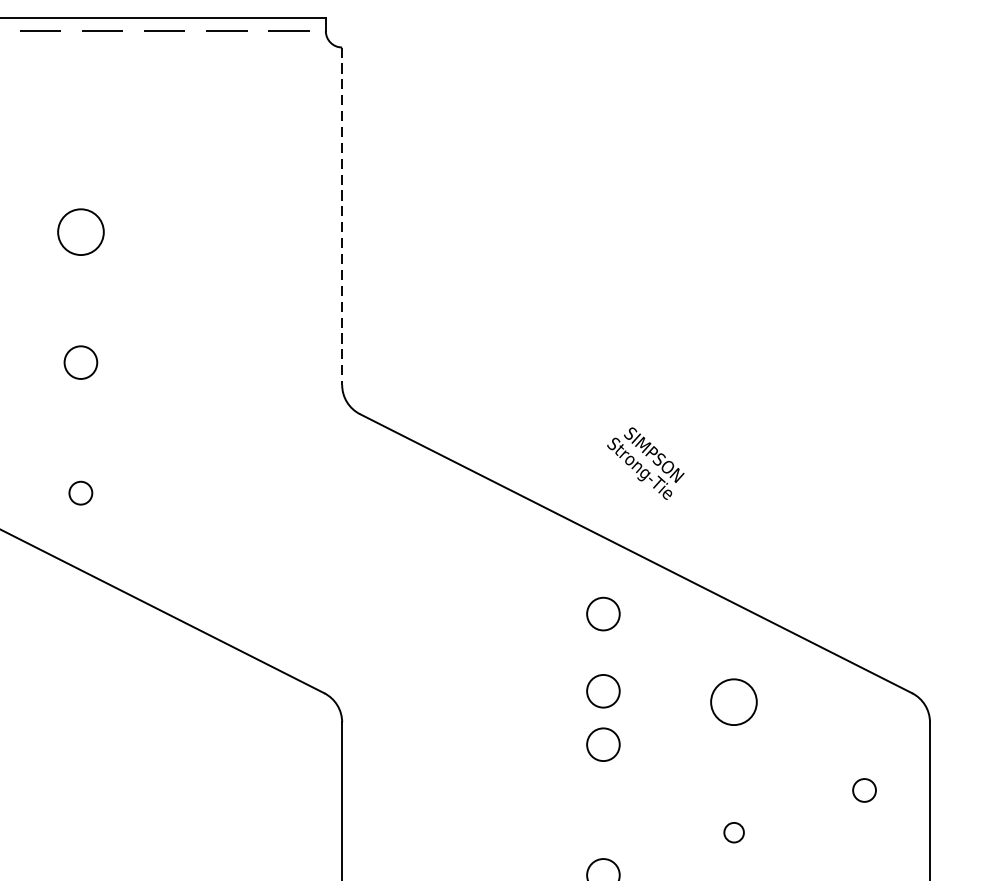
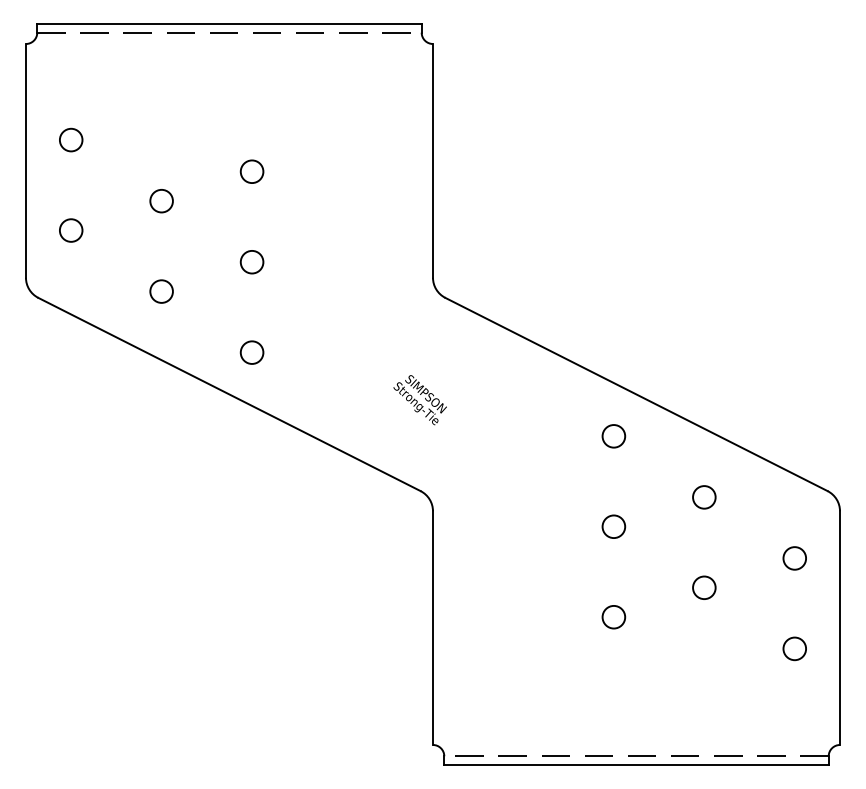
line: (342, 215) -> (433, 160), dashed -> solid
circle: (80, 231) -> (251, 171), size x0.71
text: (644, 464) -> (419, 400), moved
circle: (80, 493) -> (251, 352), size x1.43
circle: (602, 690) -> (613, 489), removed
circle: (734, 702) -> (704, 497), size x0.71
circle: (864, 790) -> (794, 558), size x1.43
circle: (734, 832) -> (704, 587), size x1.67

